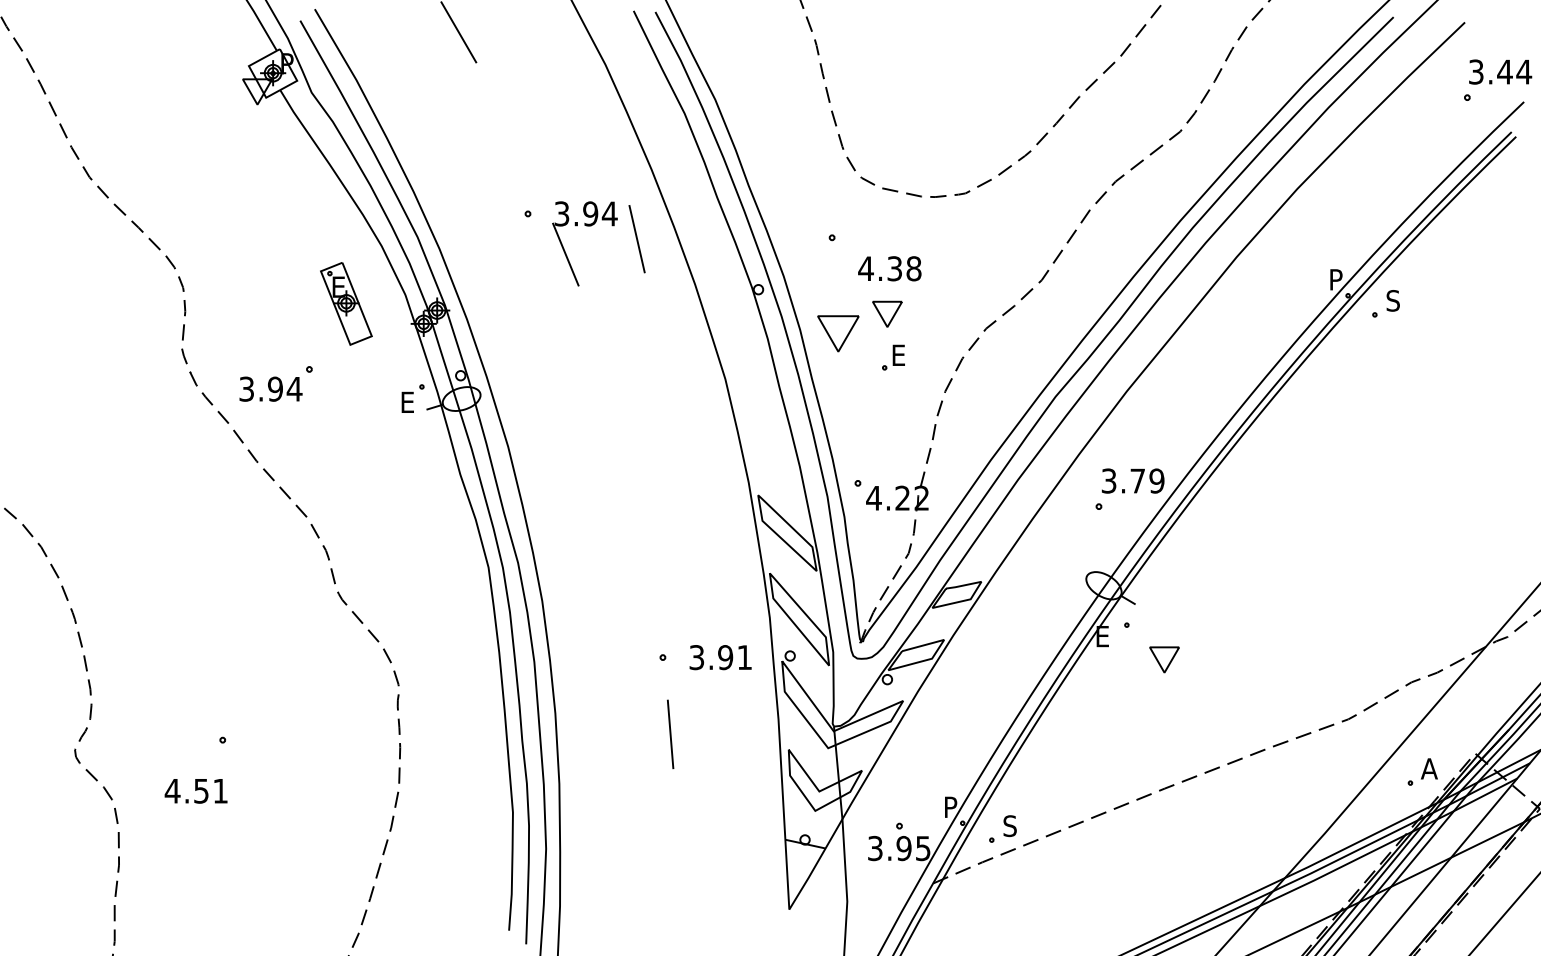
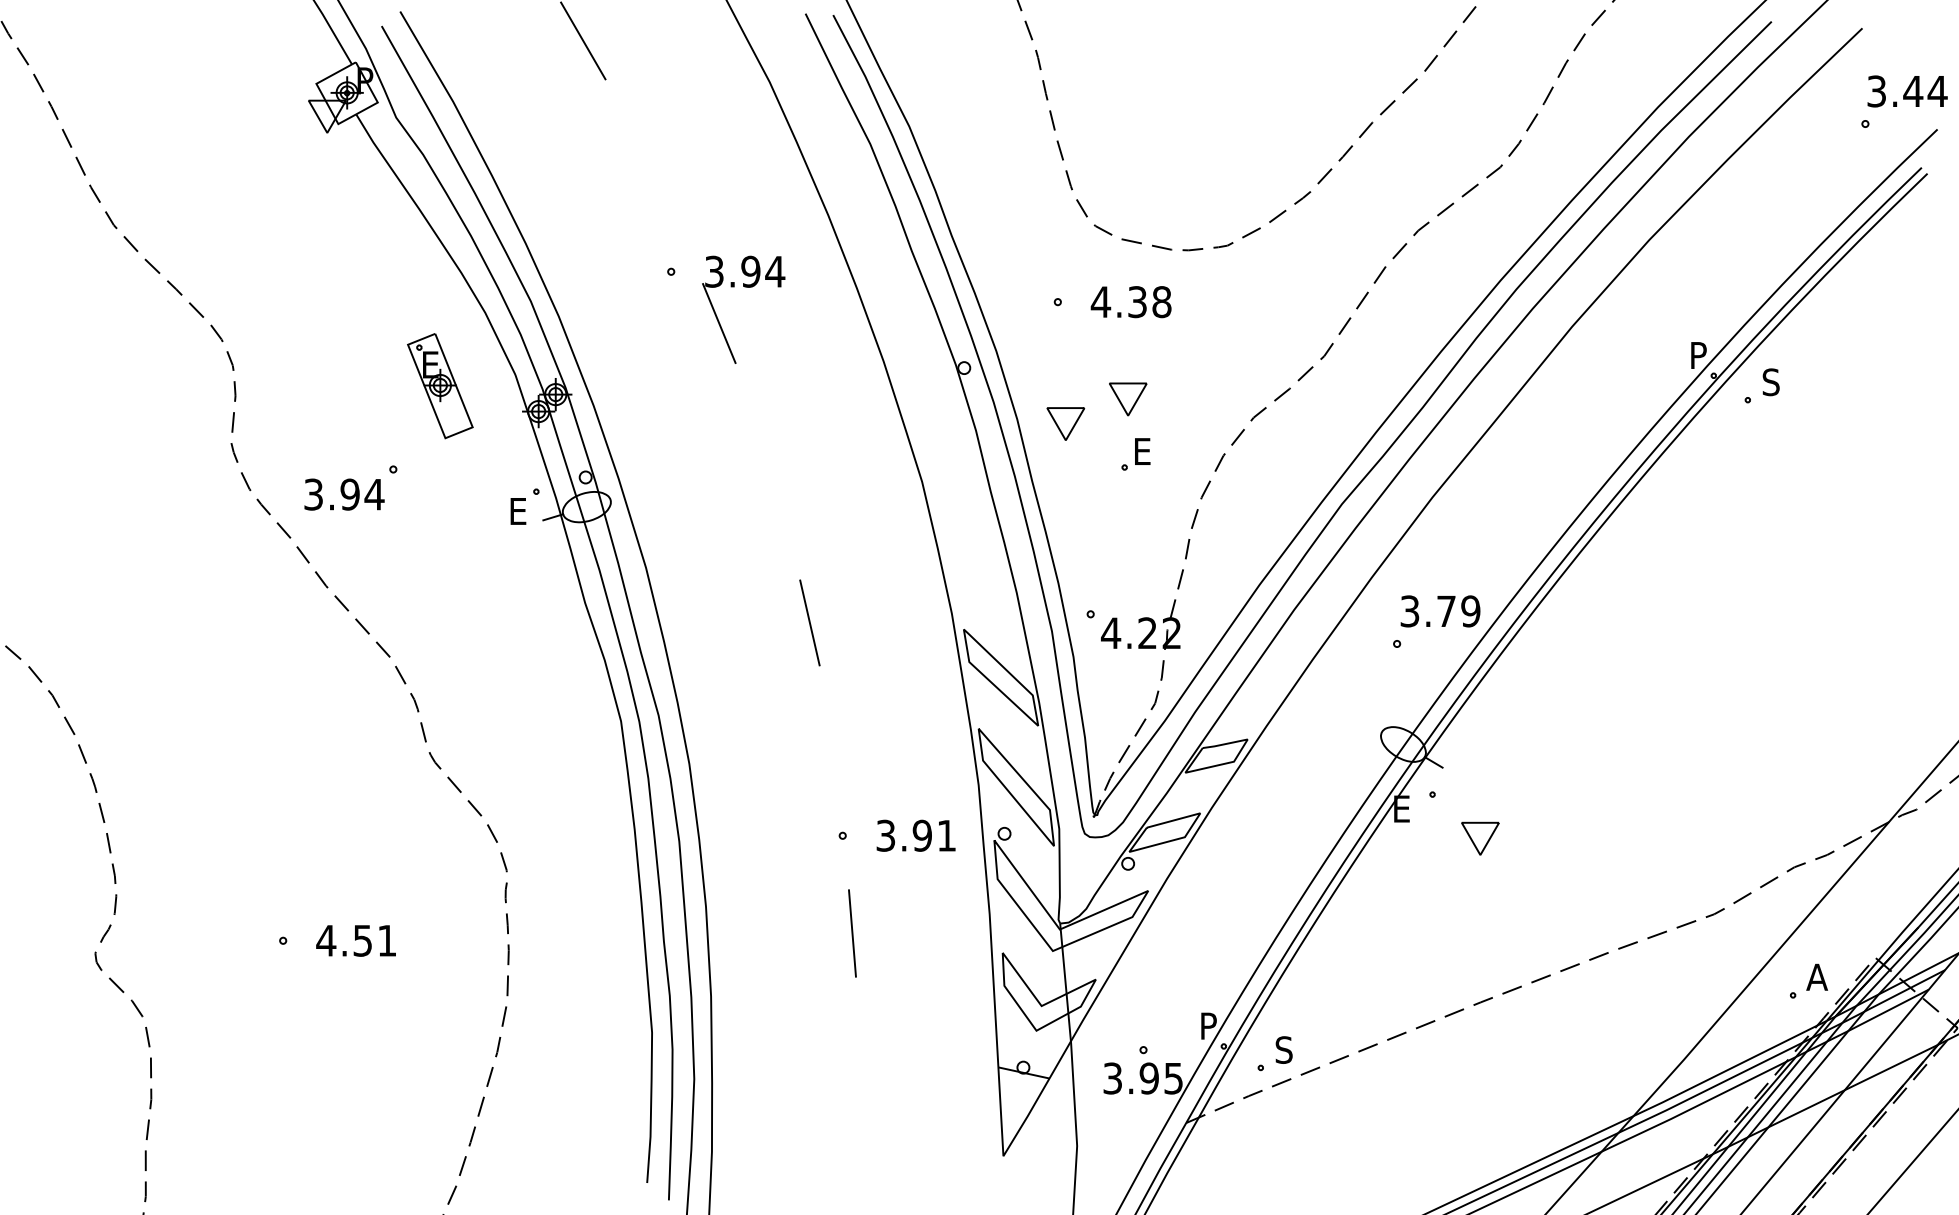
line: (636, 239) -> (809, 623), moved
text: (889, 268) -> (1130, 301), moved
part: (838, 333) -> (1065, 423), size x0.71
text: (195, 791) -> (355, 941), moved

